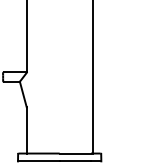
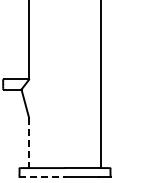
line: (27, 131) -> (29, 143), solid -> dashed
line: (39, 161) -> (42, 176), solid -> dashed

